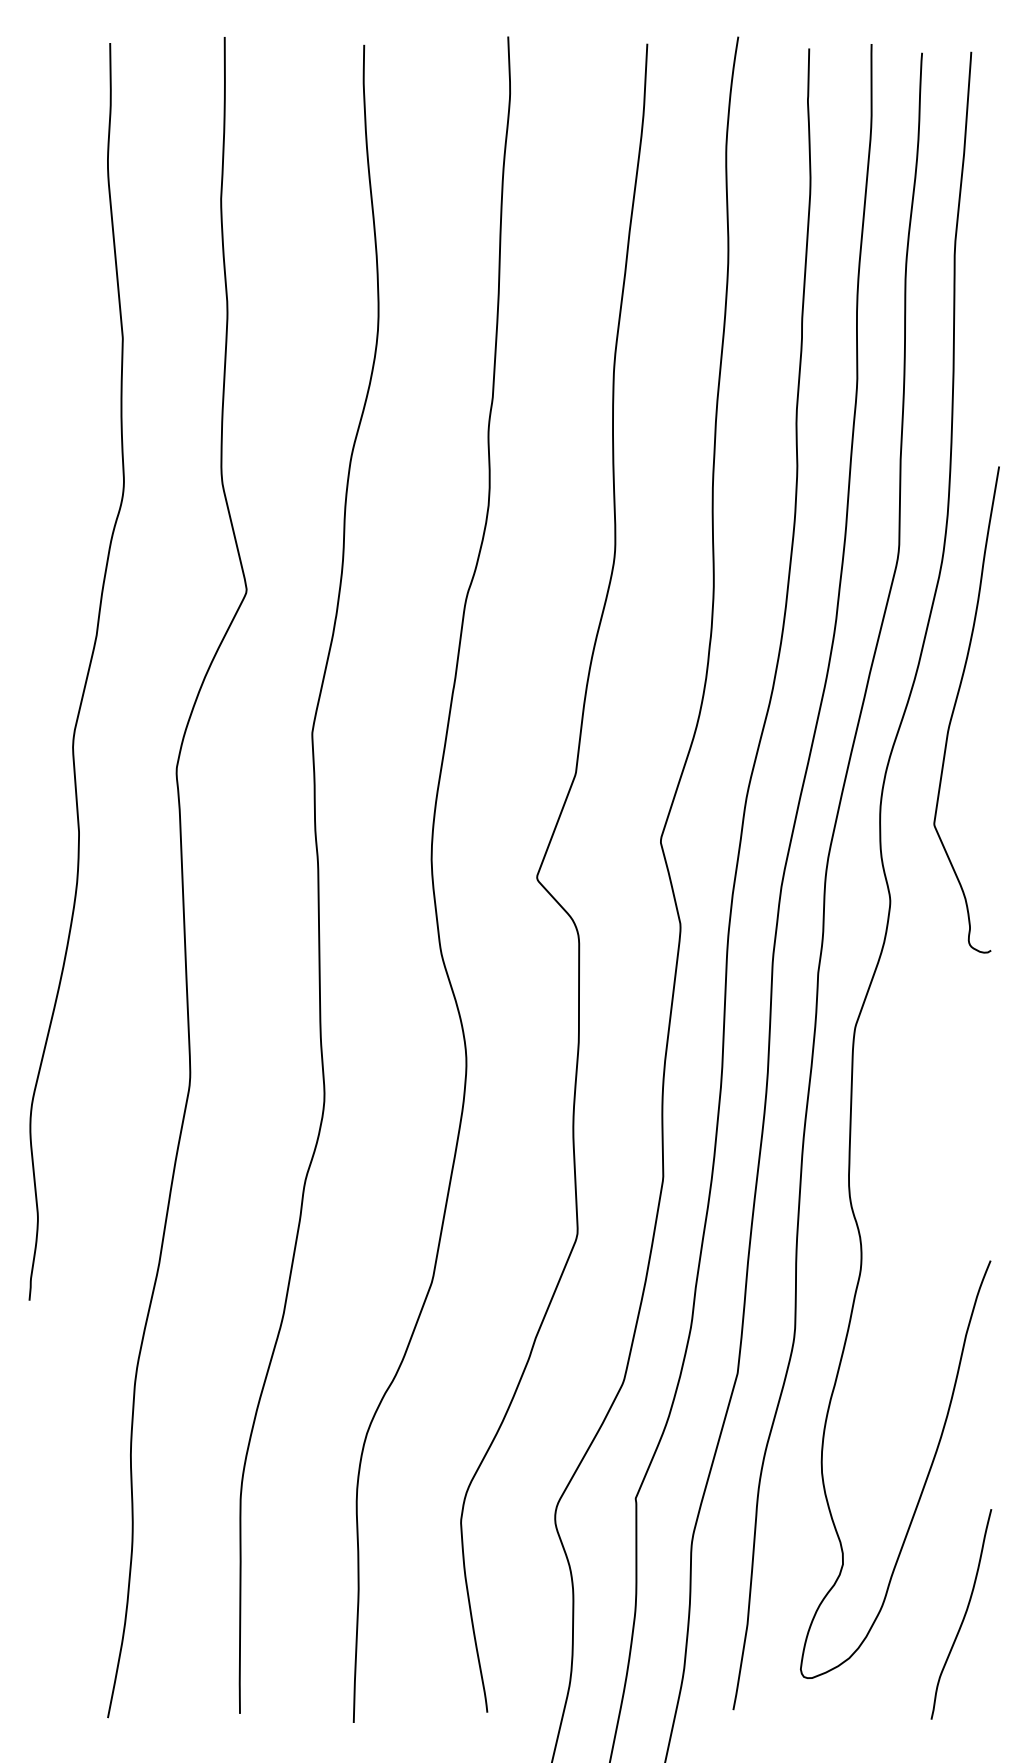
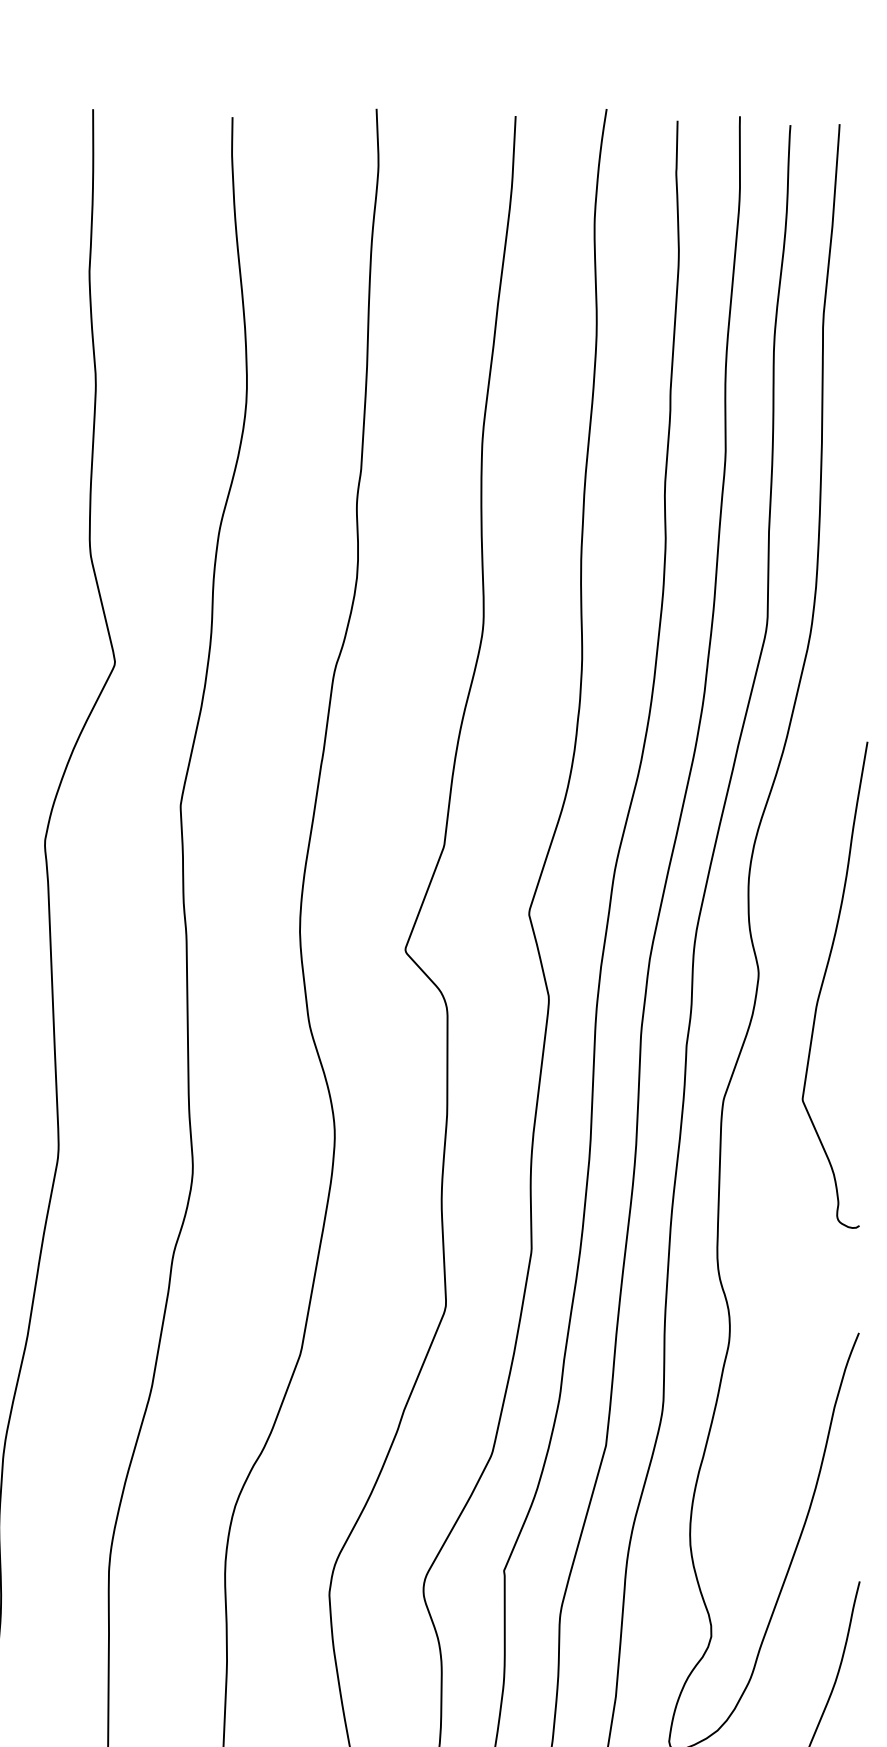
curve: (955, 707) -> (823, 982), moved

